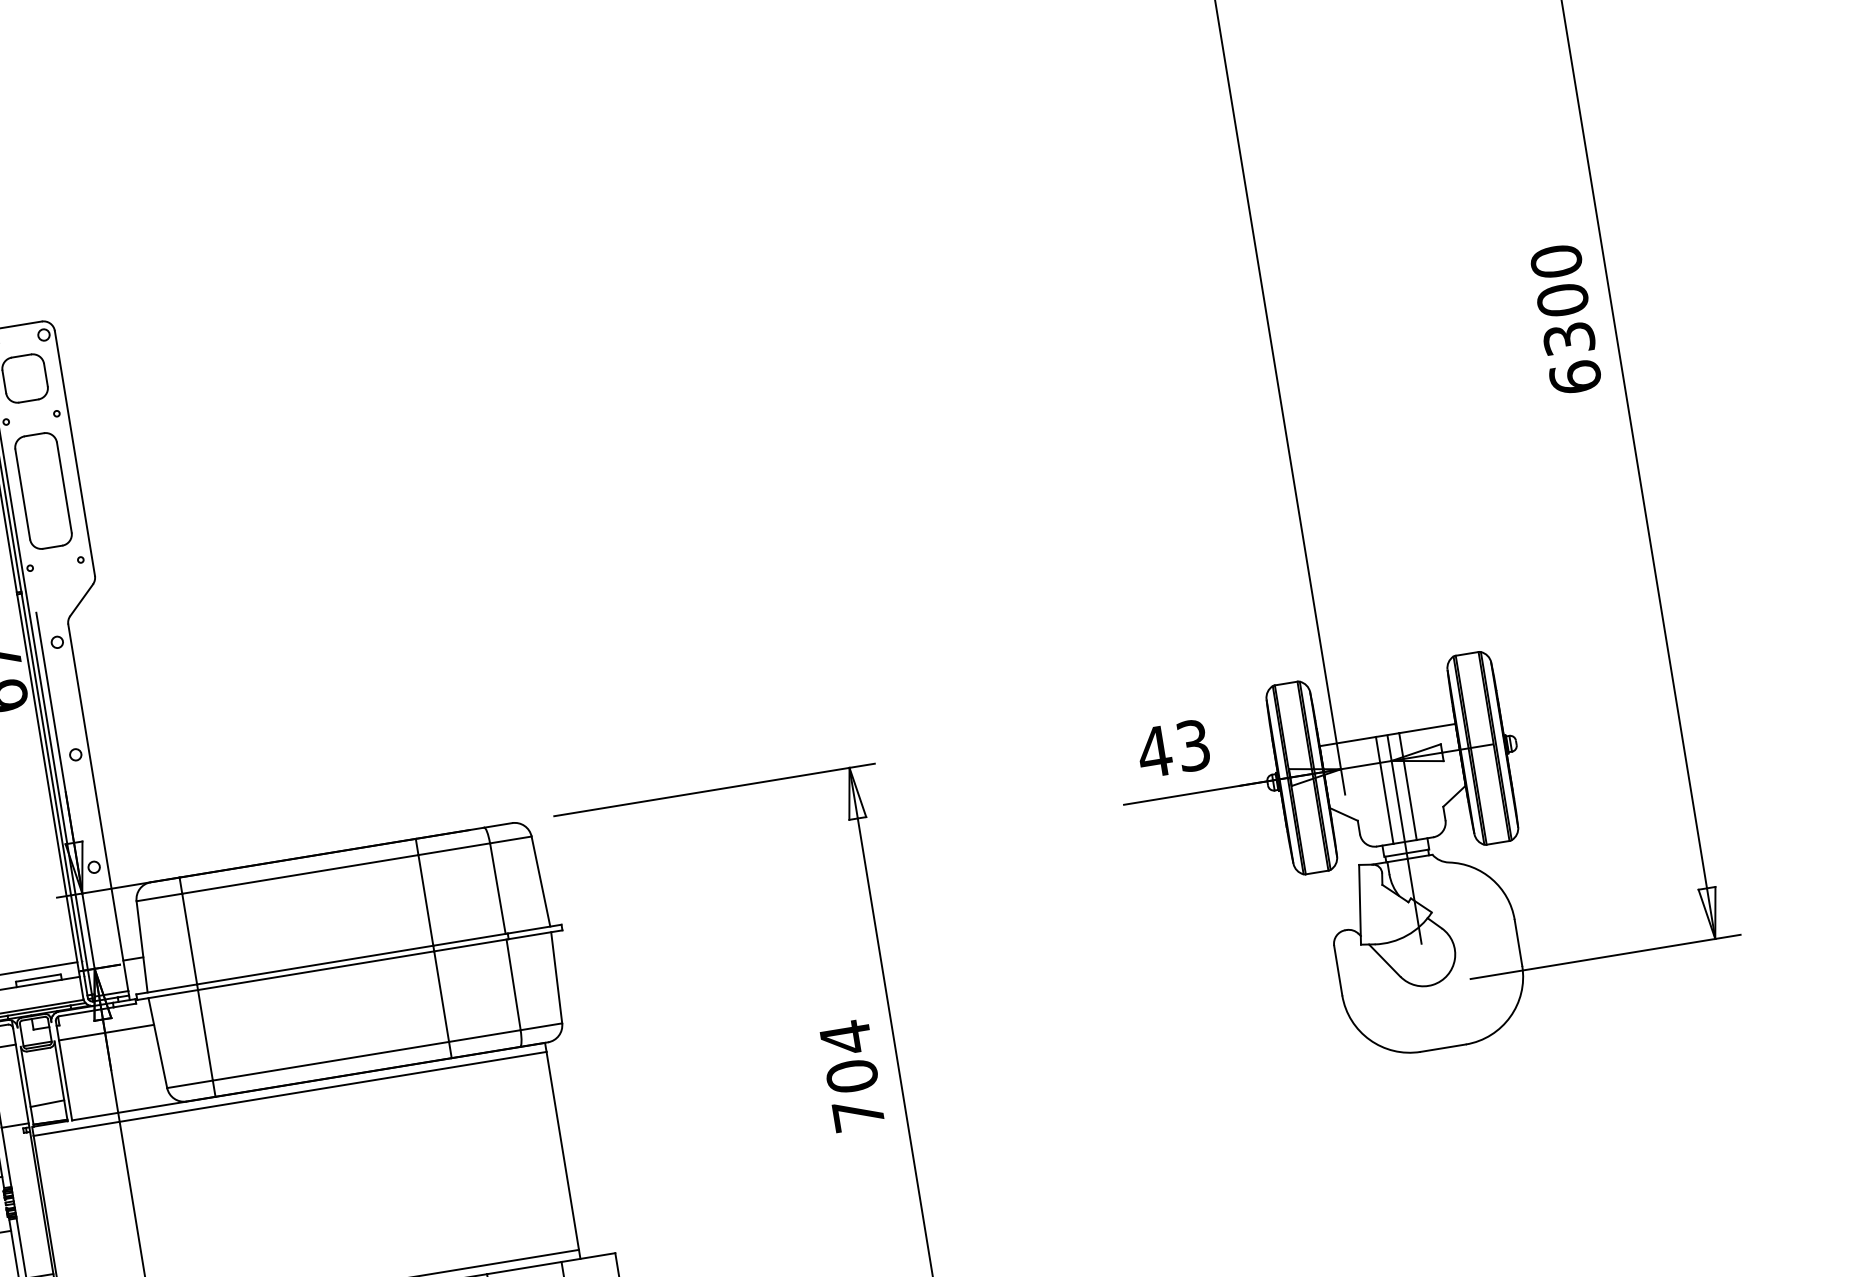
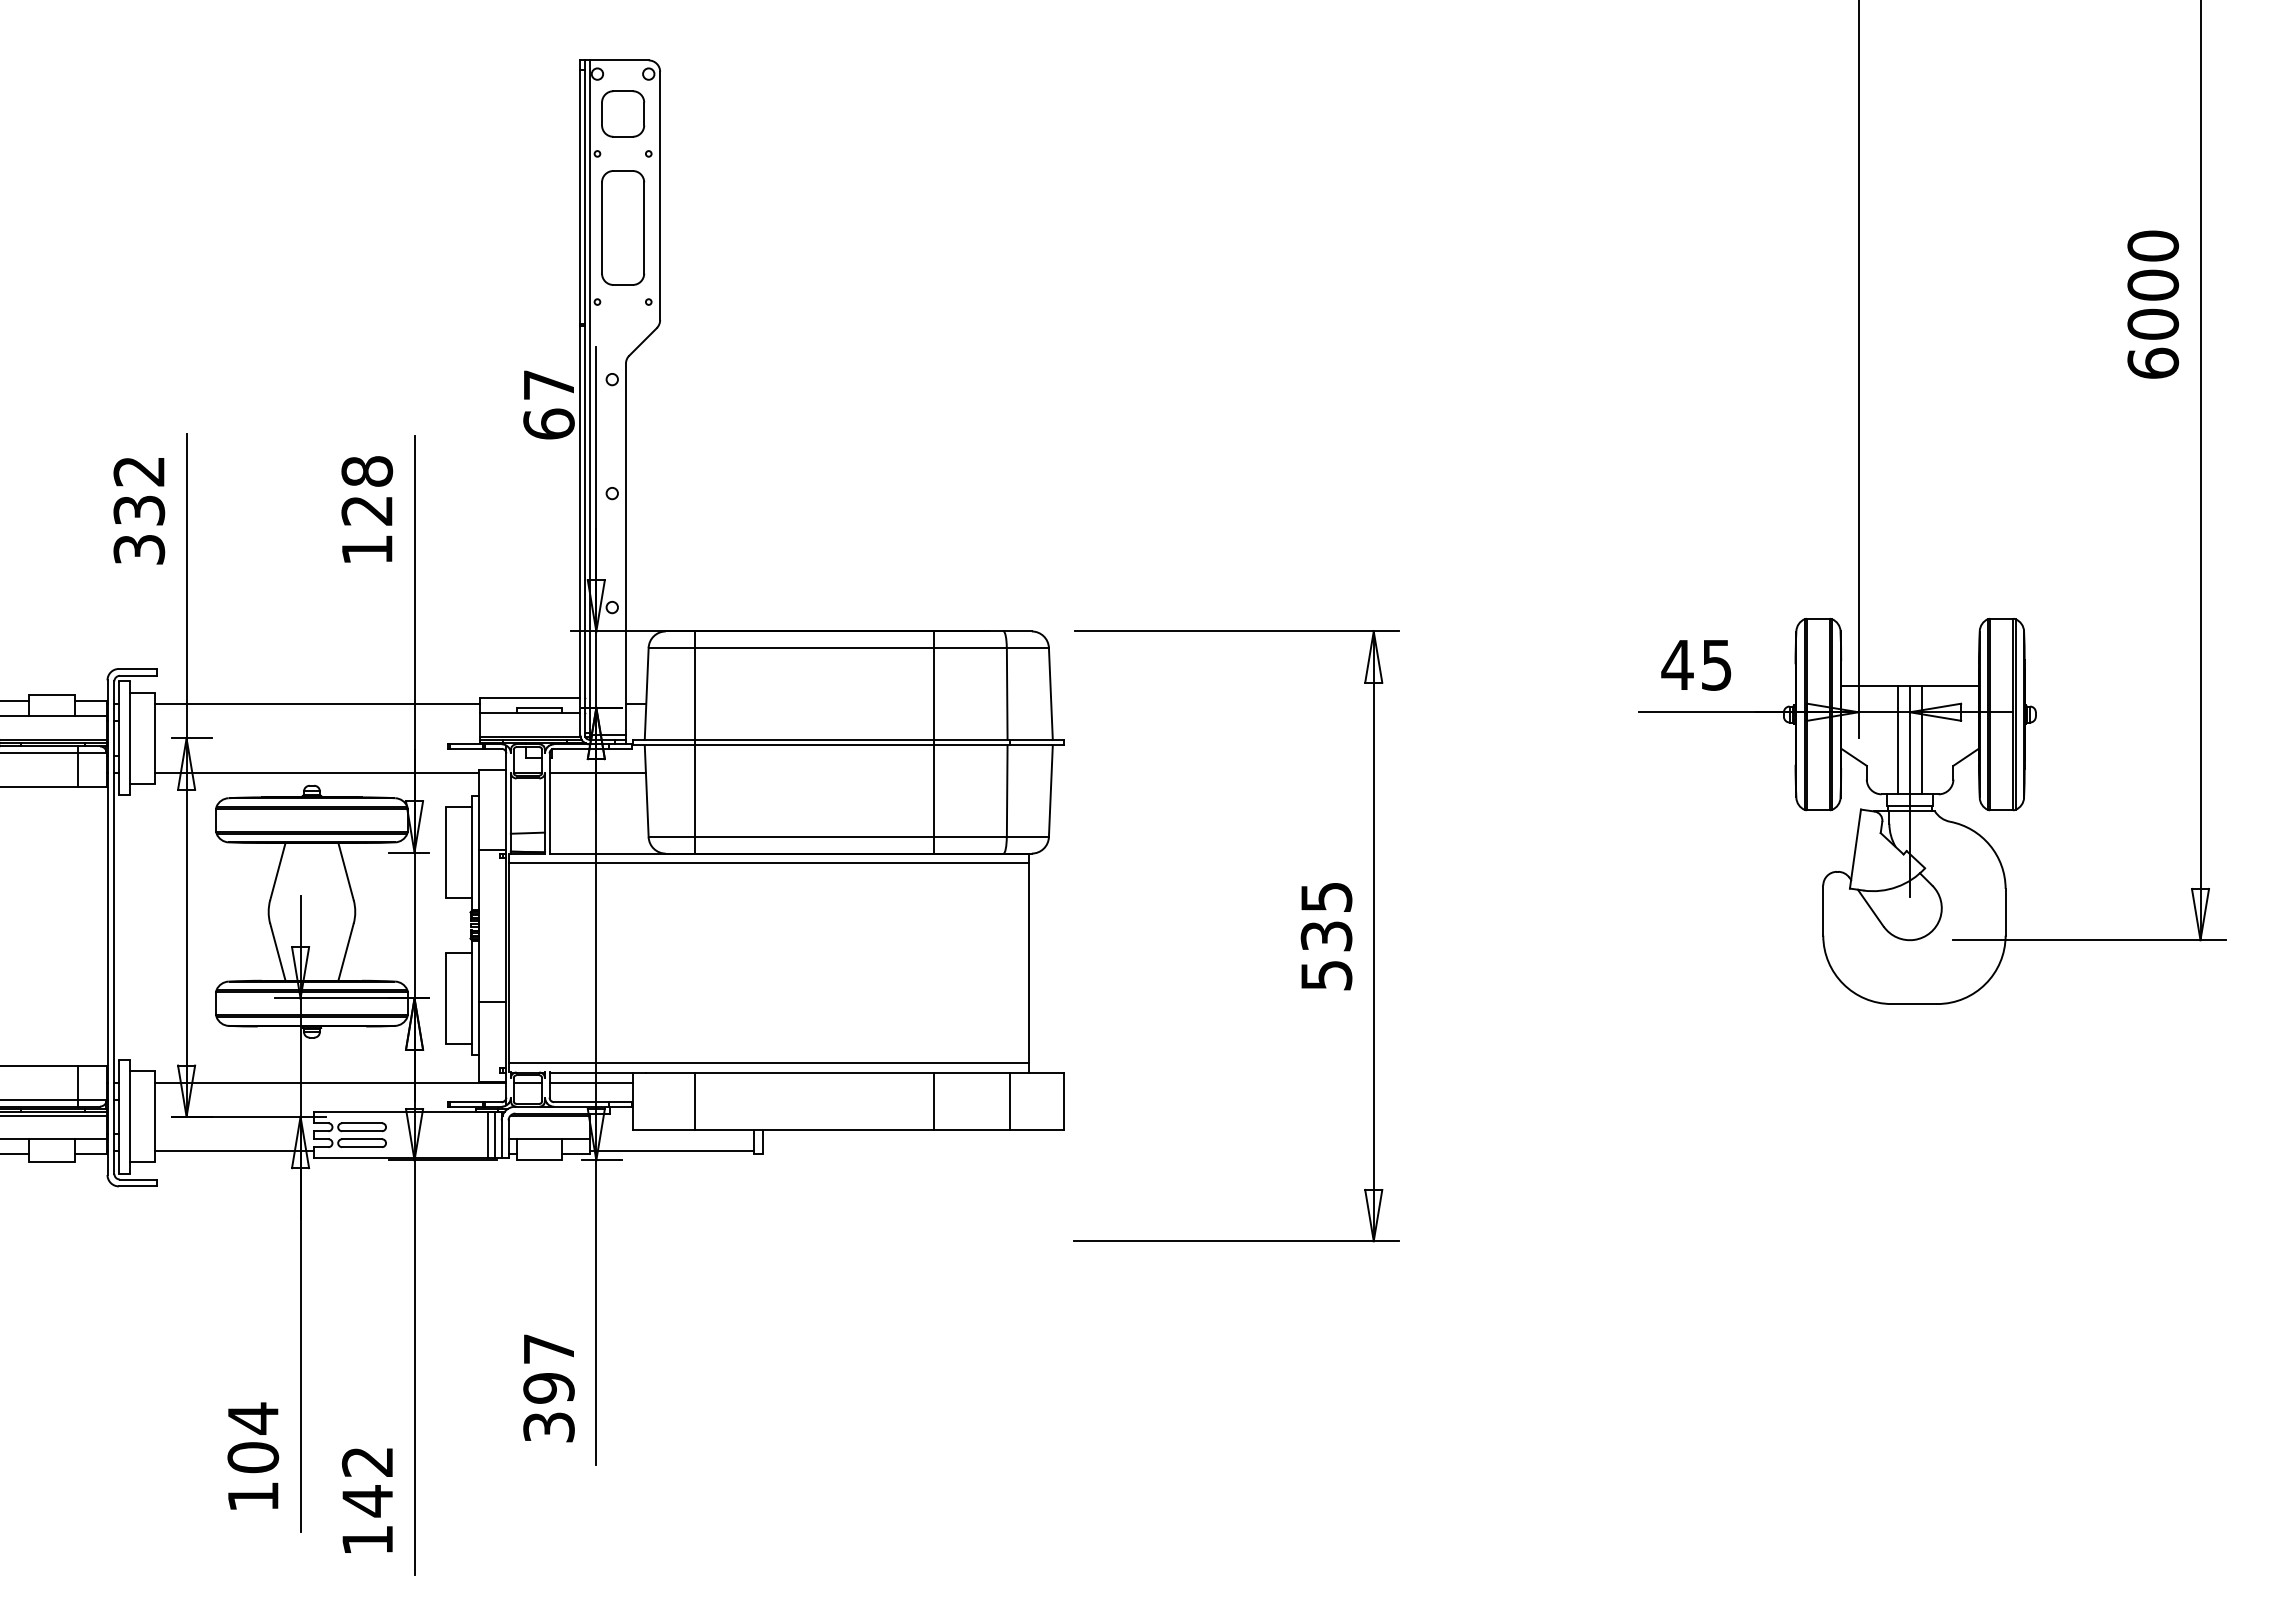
text: (1569, 337) -> (2153, 323), 6300 -> 6000
text: (1193, 745) -> (1716, 664), 43 -> 45
text: (852, 1075) -> (1326, 935), 704 -> 535

